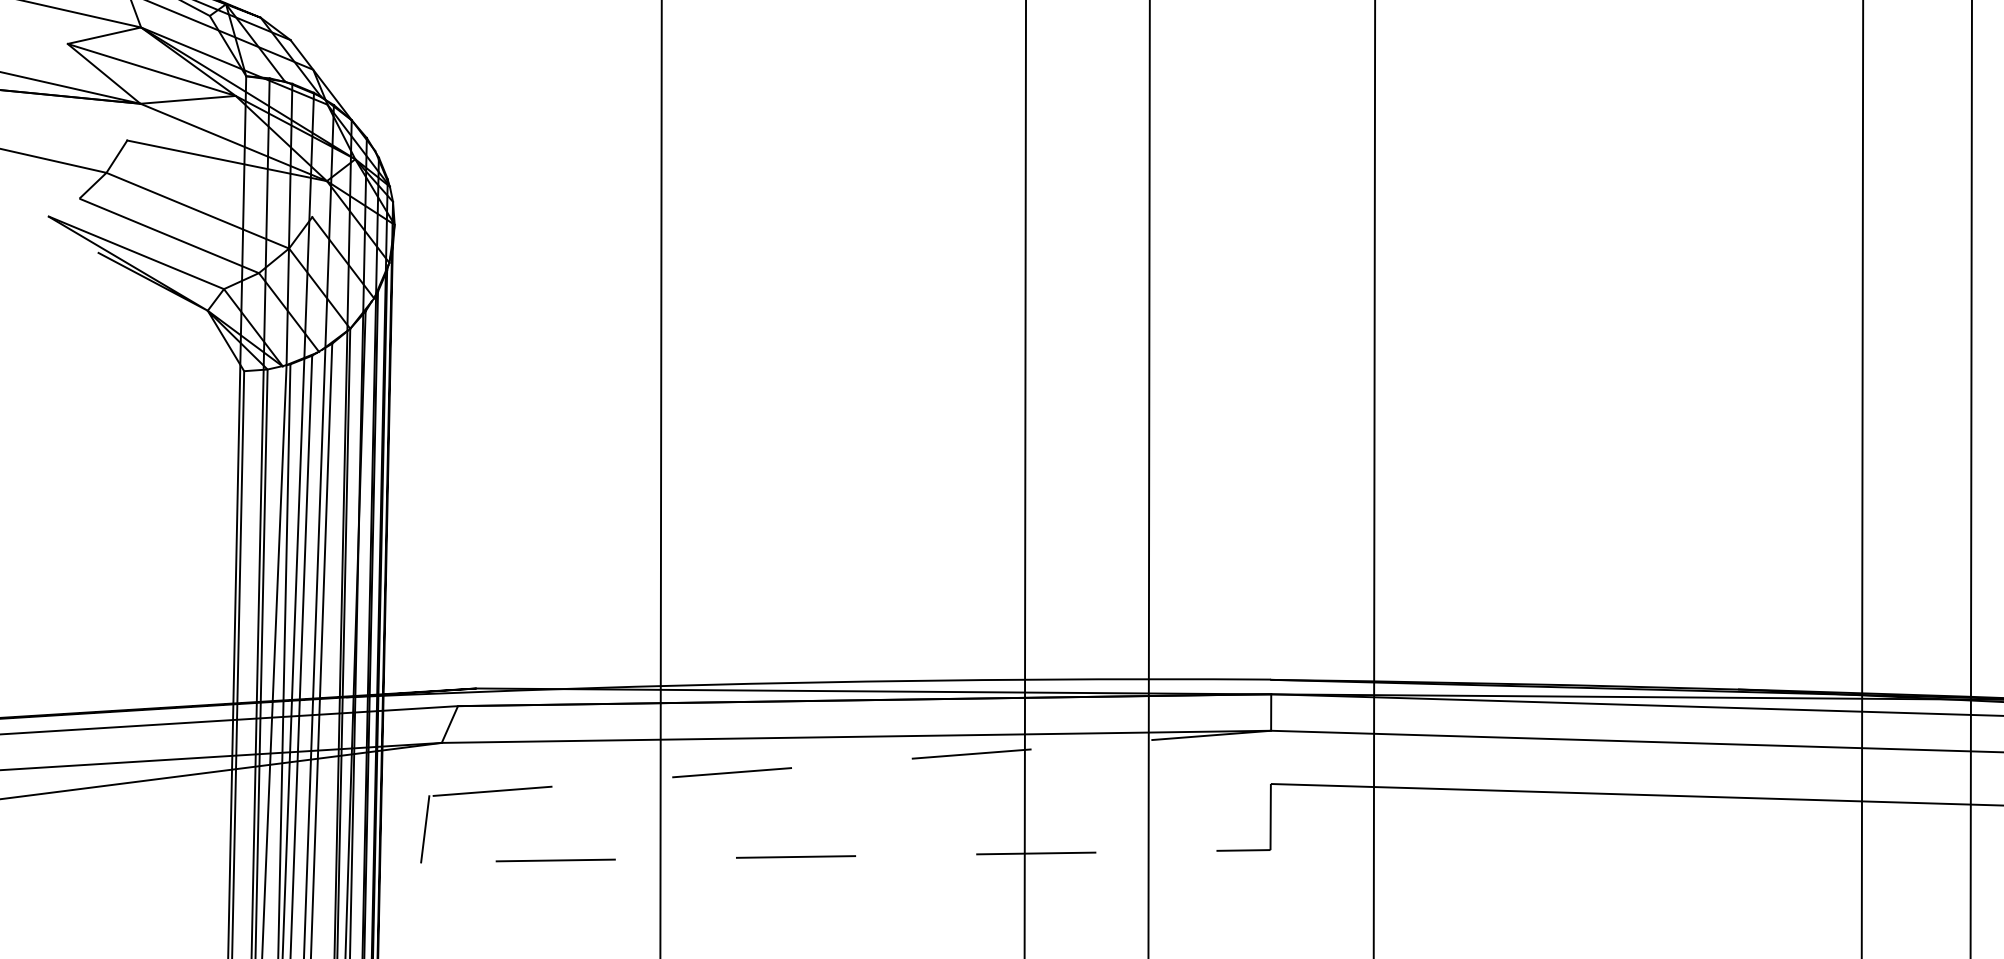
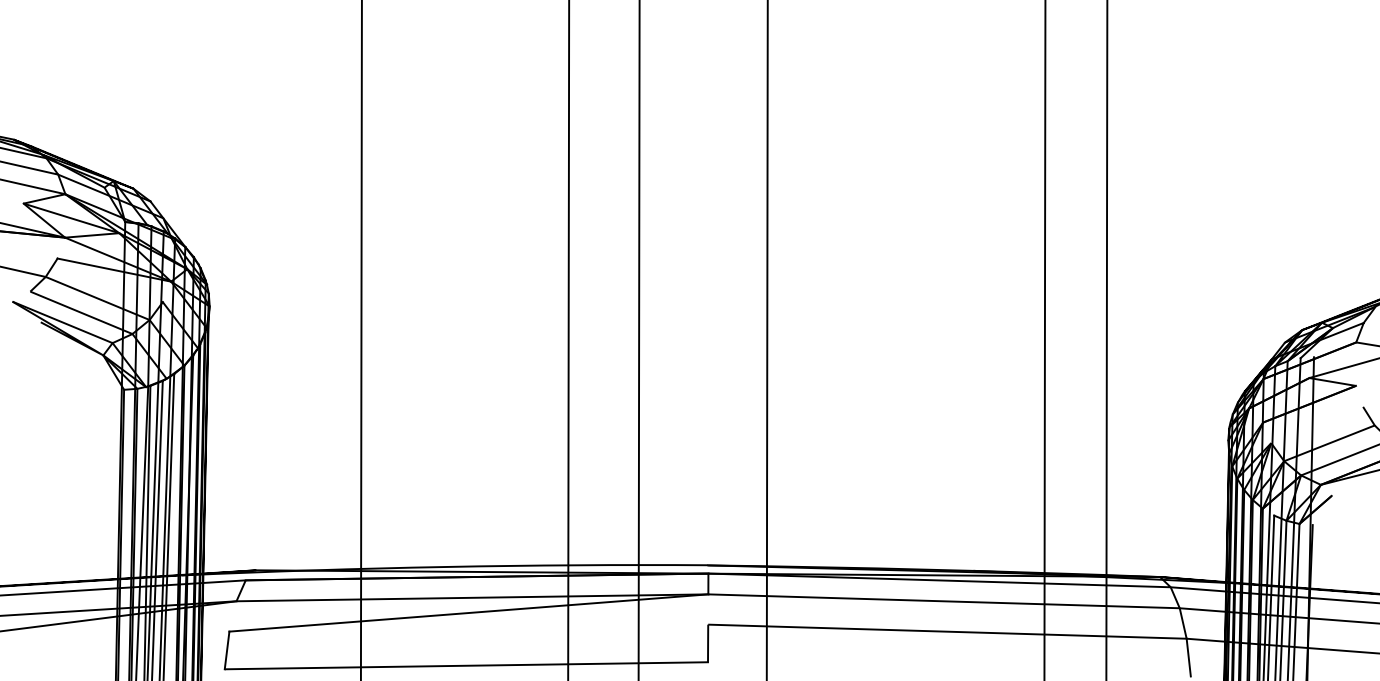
line: (849, 764) -> (468, 613), dashed -> solid
line: (879, 855) -> (485, 665), dashed -> solid

